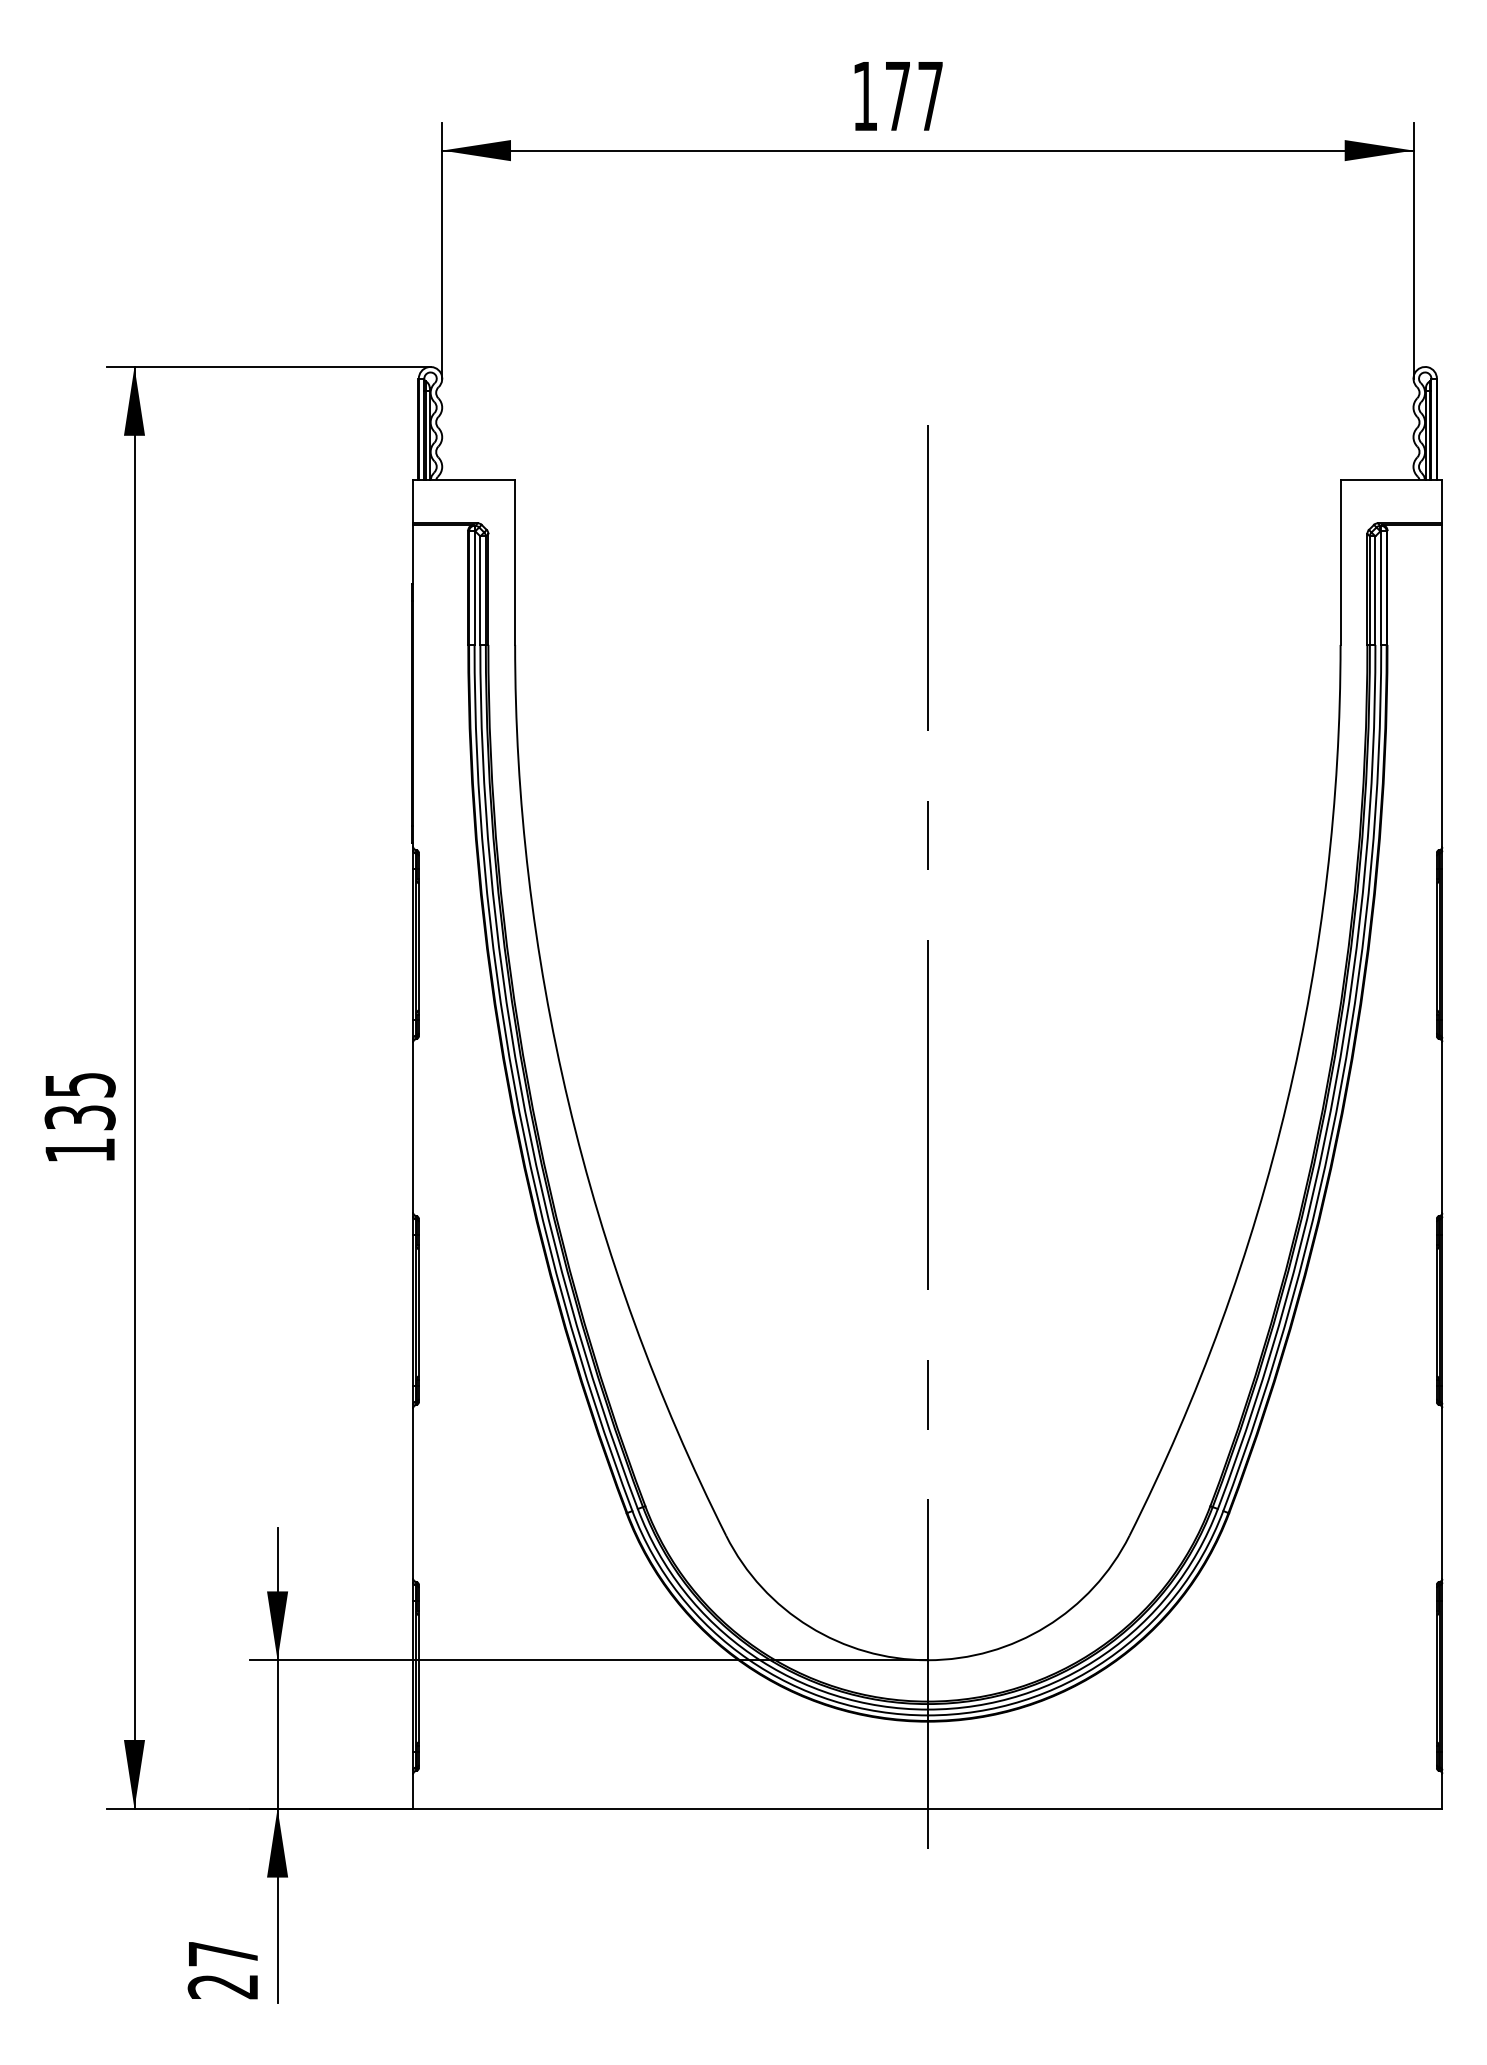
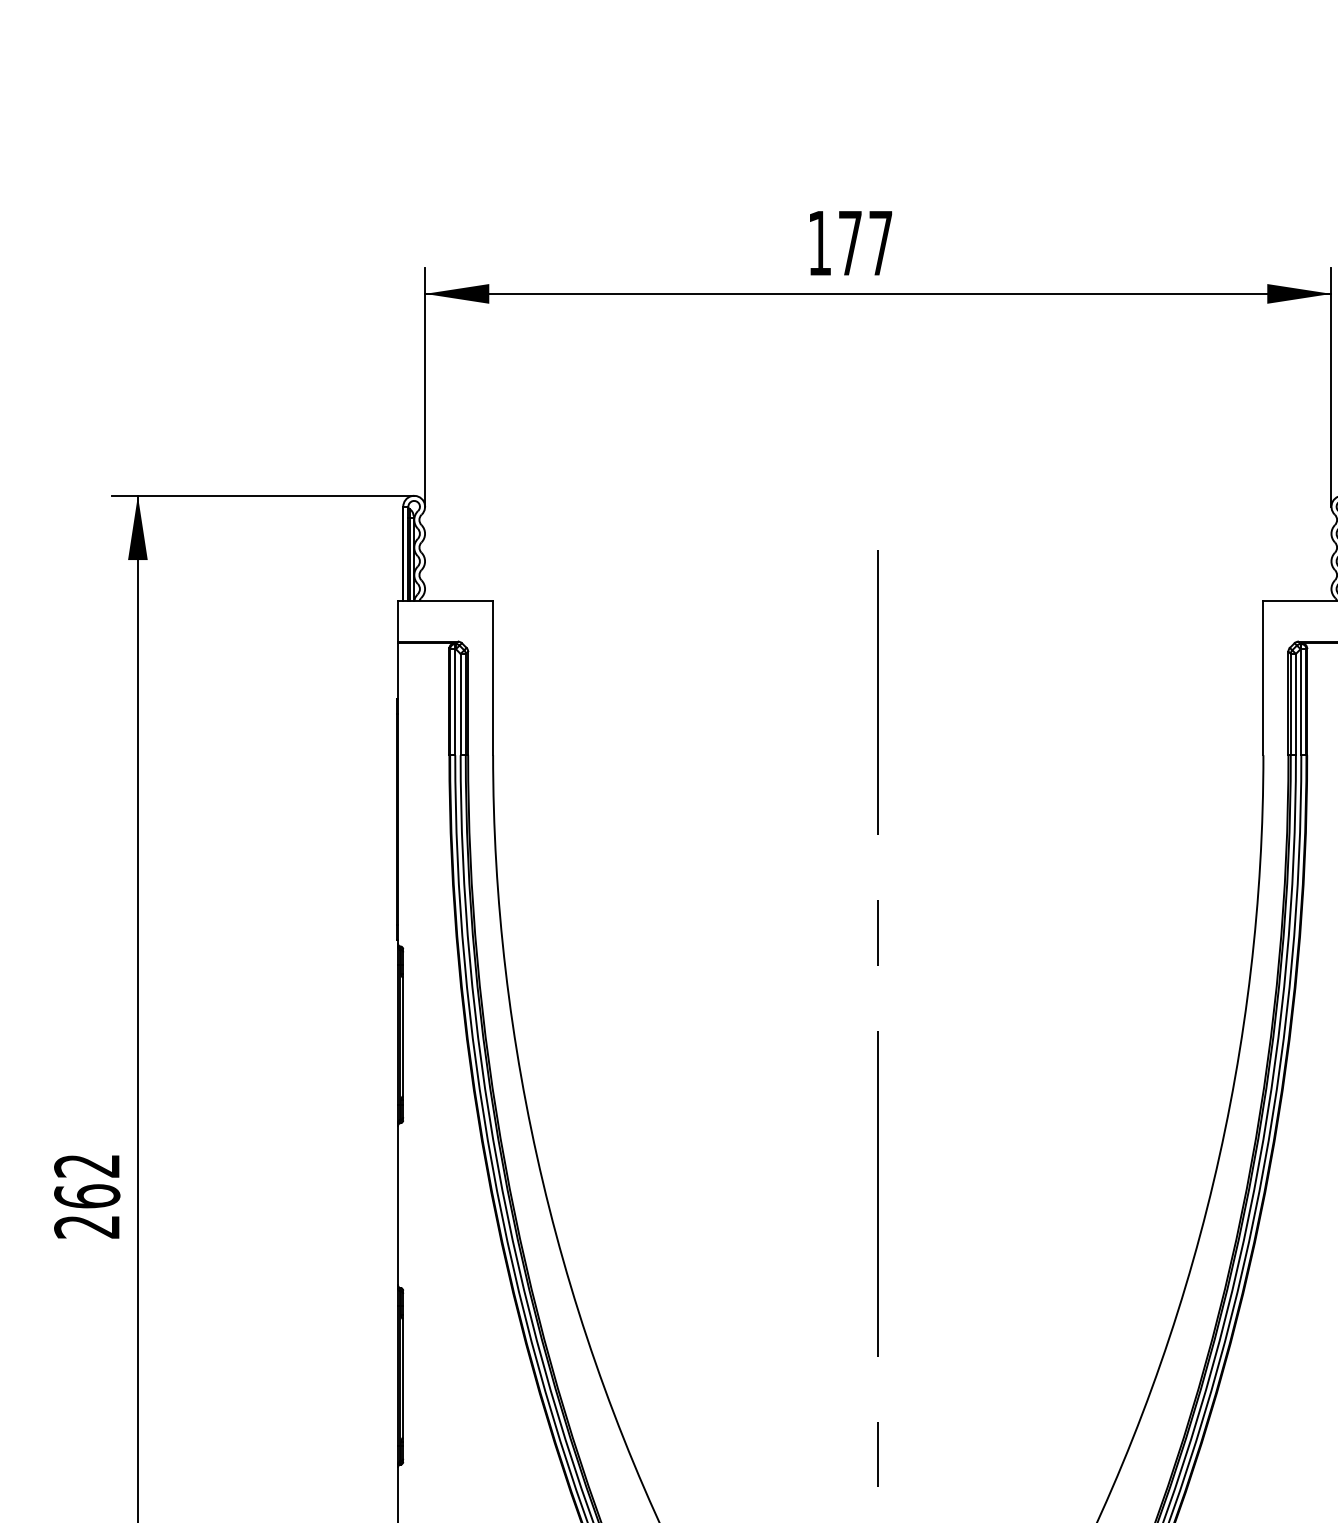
text: (79, 1117) -> (86, 1196), 135 -> 262

